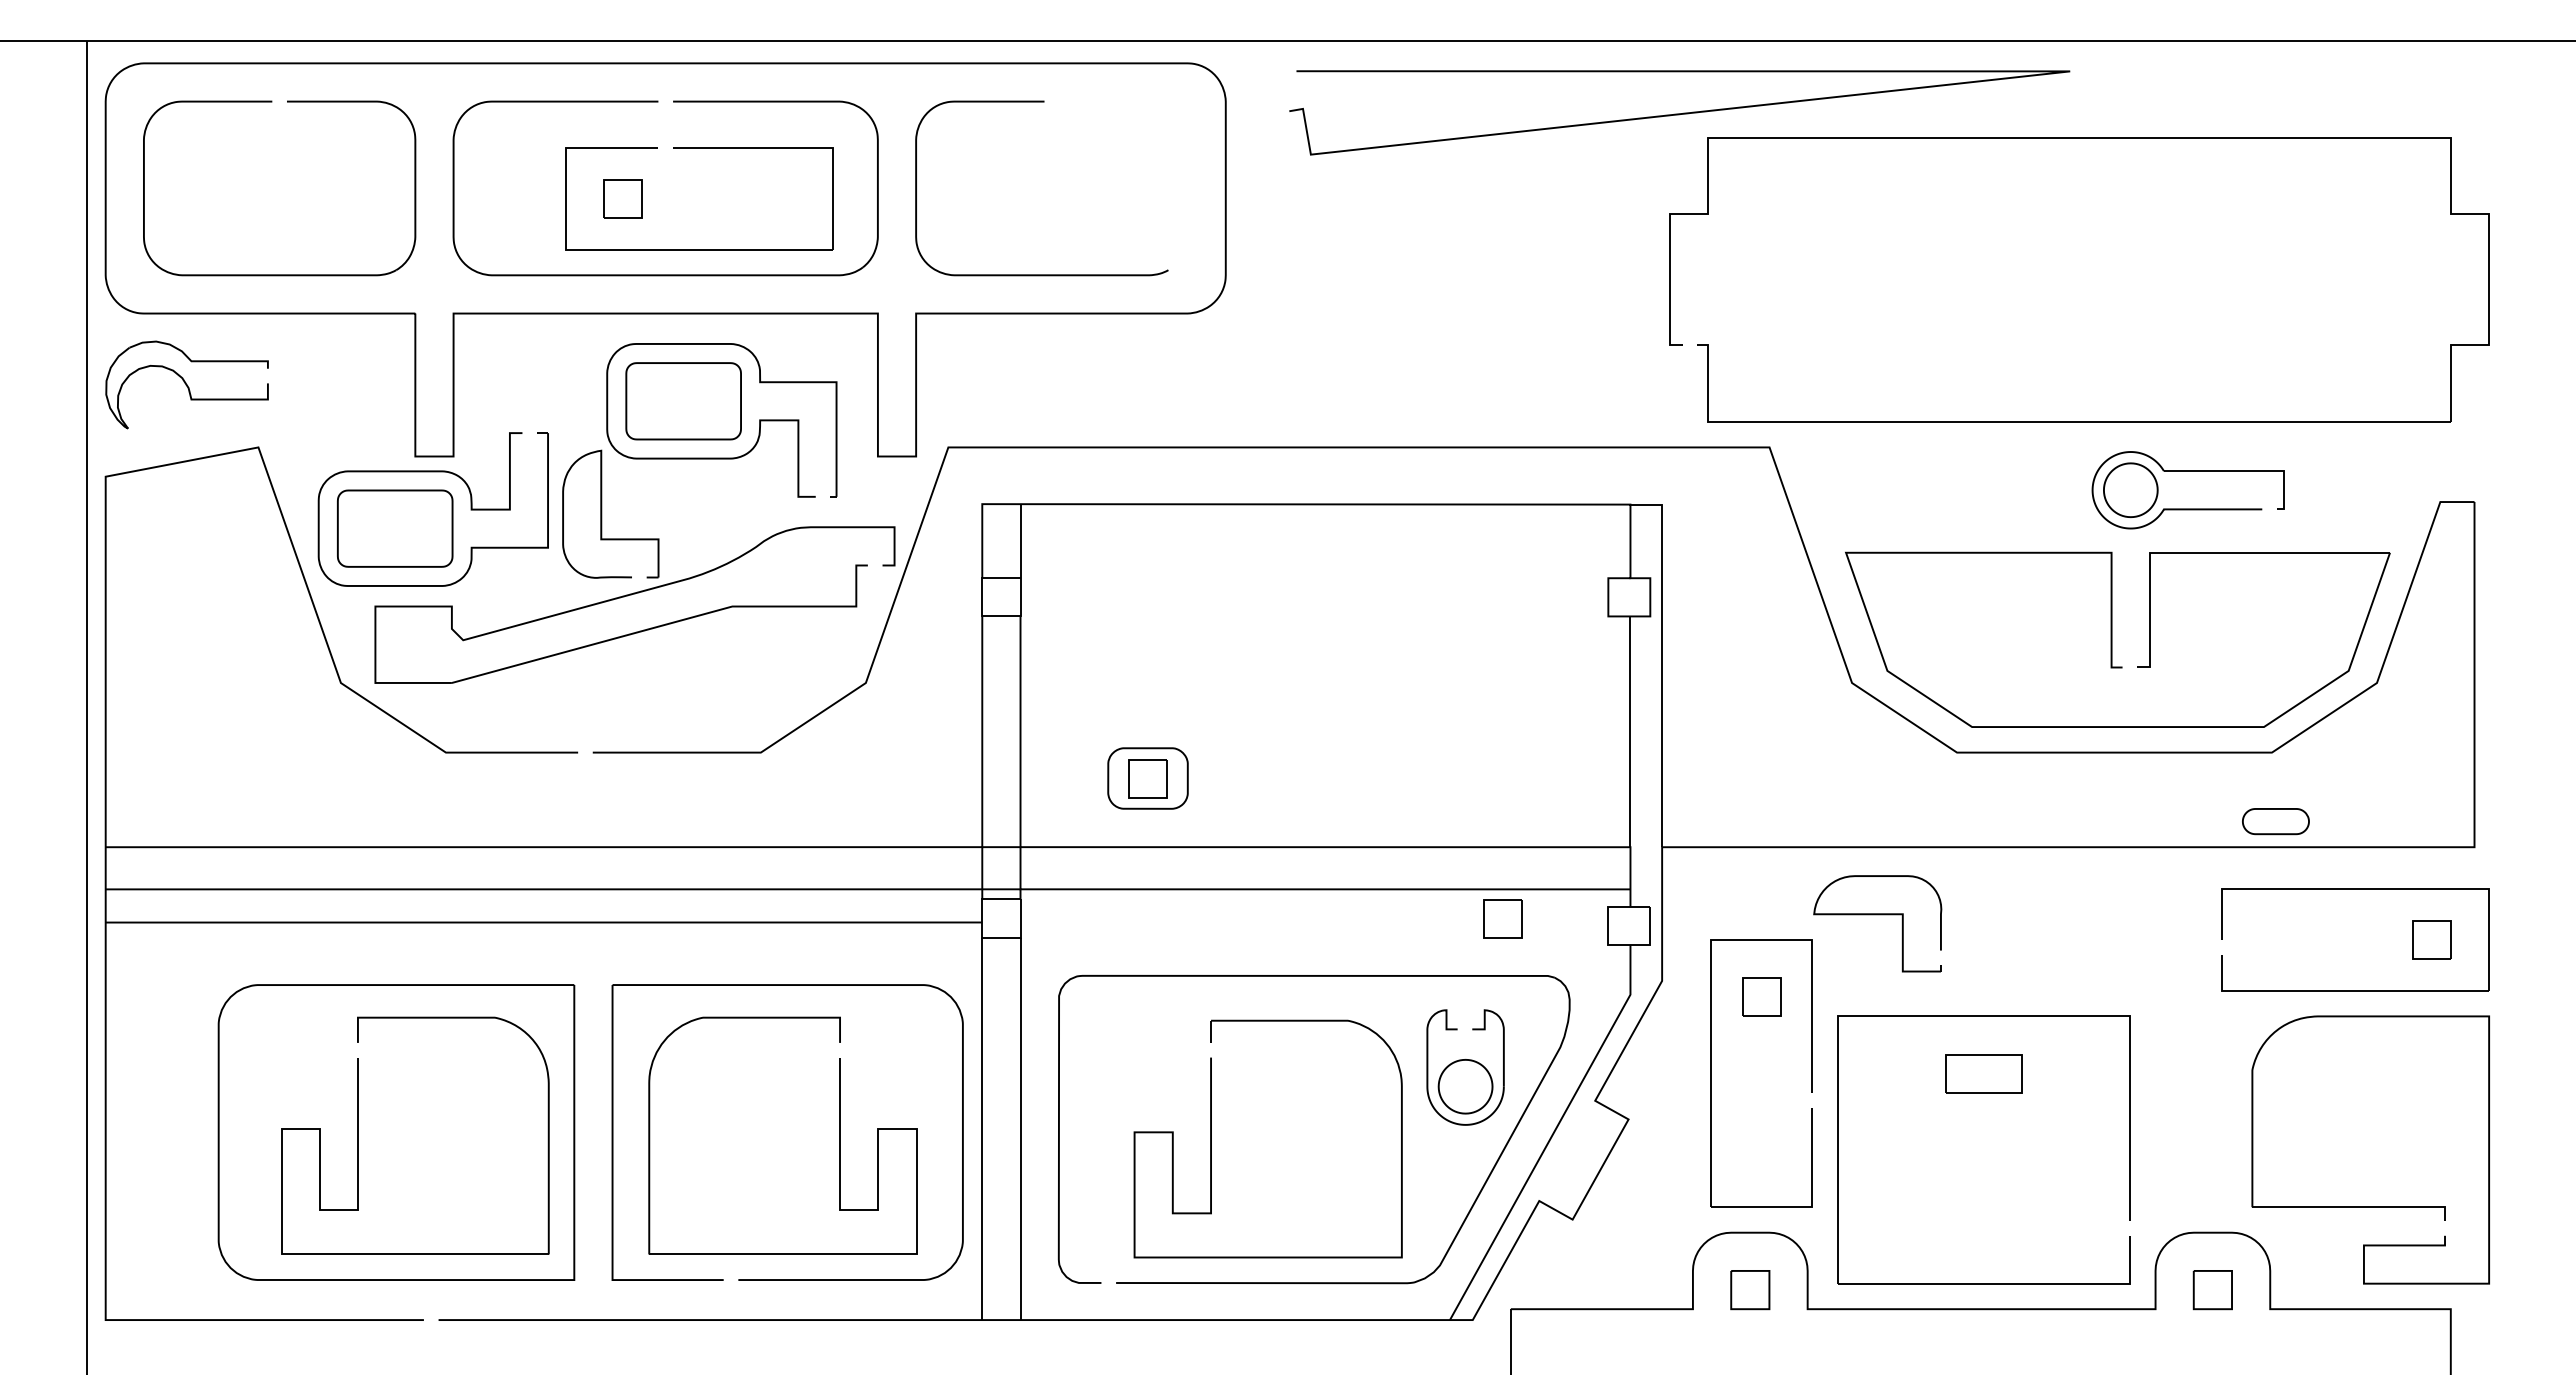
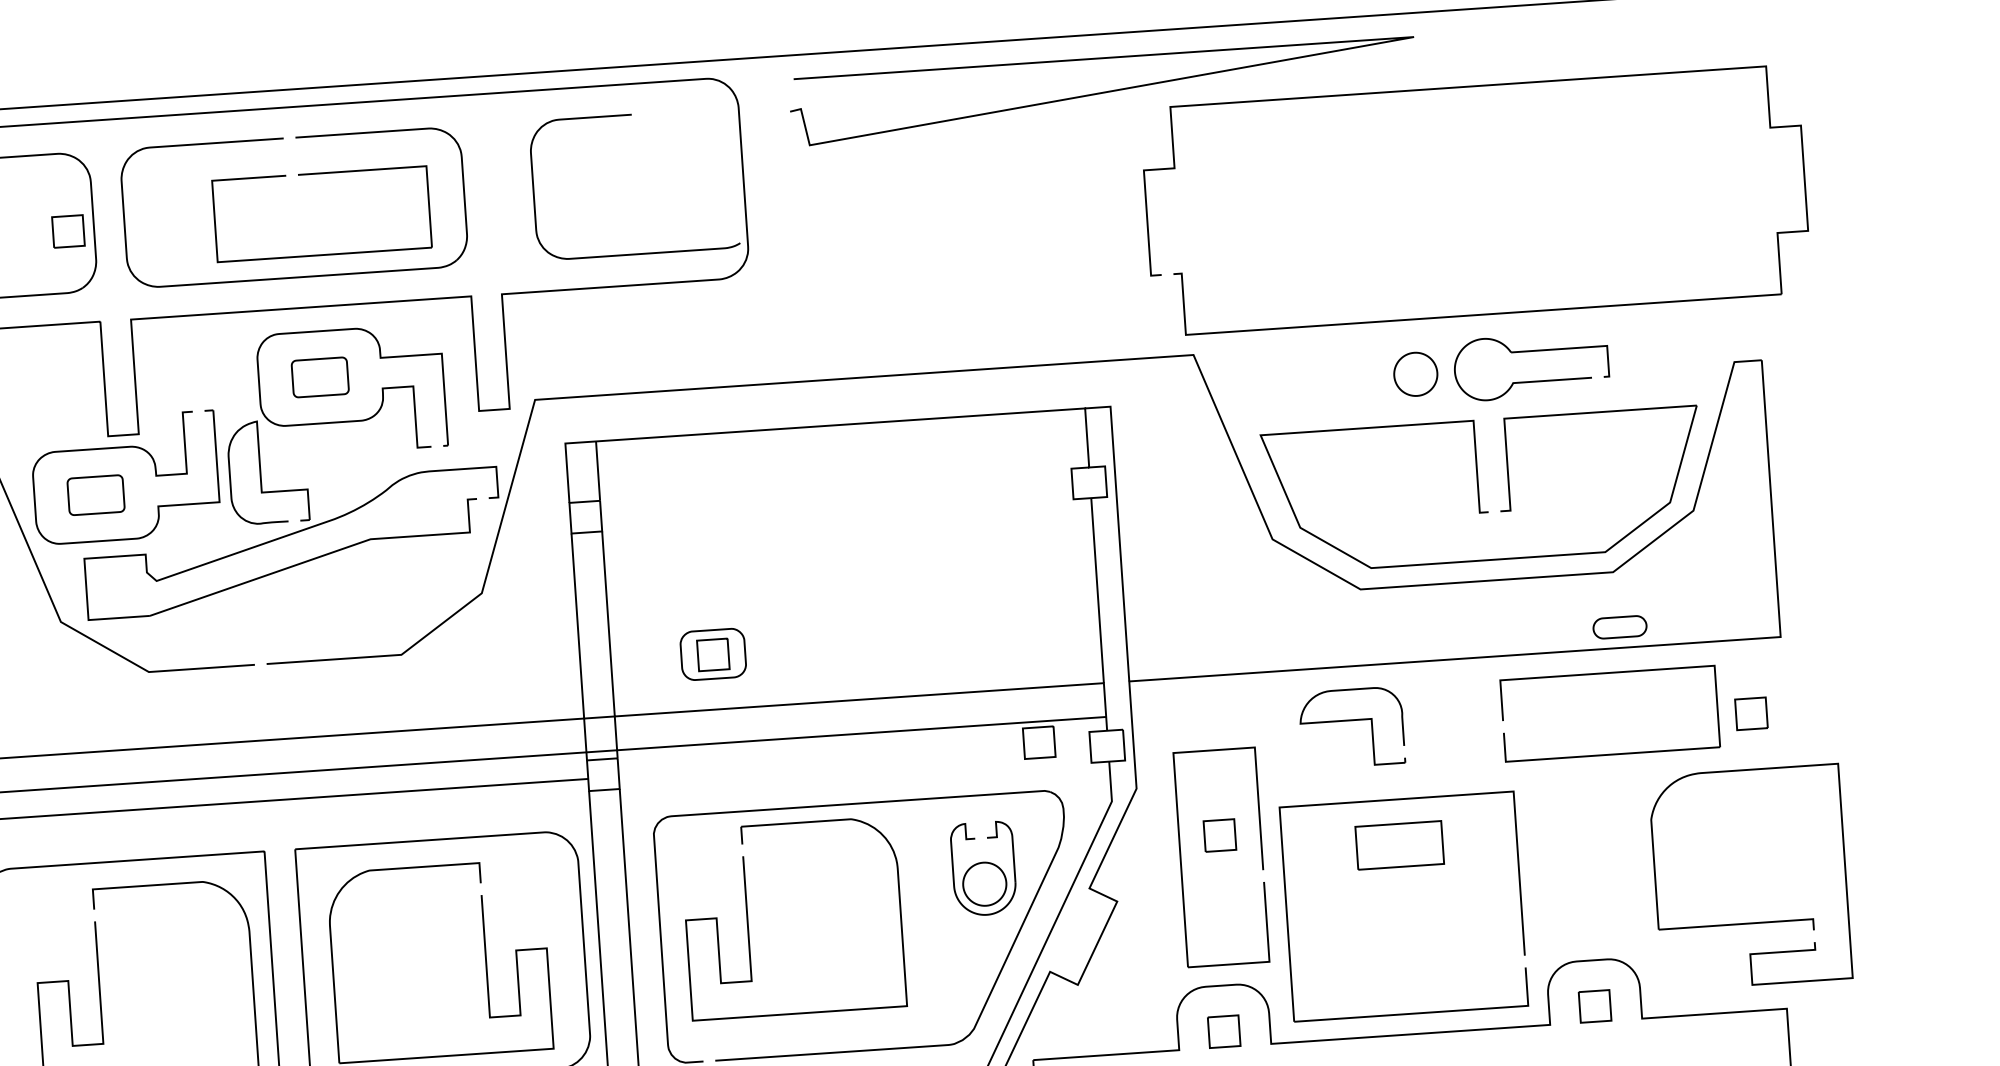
curve: (1041, 102) -> (629, 115), moved
part: (2079, 138) -> (1468, 87), moved
part: (622, 198) -> (67, 231), moved
part: (683, 401) -> (320, 377), size x0.6
part: (2130, 489) -> (1415, 373), moved
part: (395, 528) -> (96, 495), size x0.6
part: (2355, 889) -> (1607, 673), moved
part: (1877, 915) -> (1351, 721), moved
part: (1502, 918) -> (1038, 742), moved
part: (1761, 996) -> (1219, 834), moved
part: (1983, 1073) -> (1399, 845), size x1.4
part: (1211, 1138) -> (747, 921), moved
part: (2370, 1206) -> (1753, 922), moved

